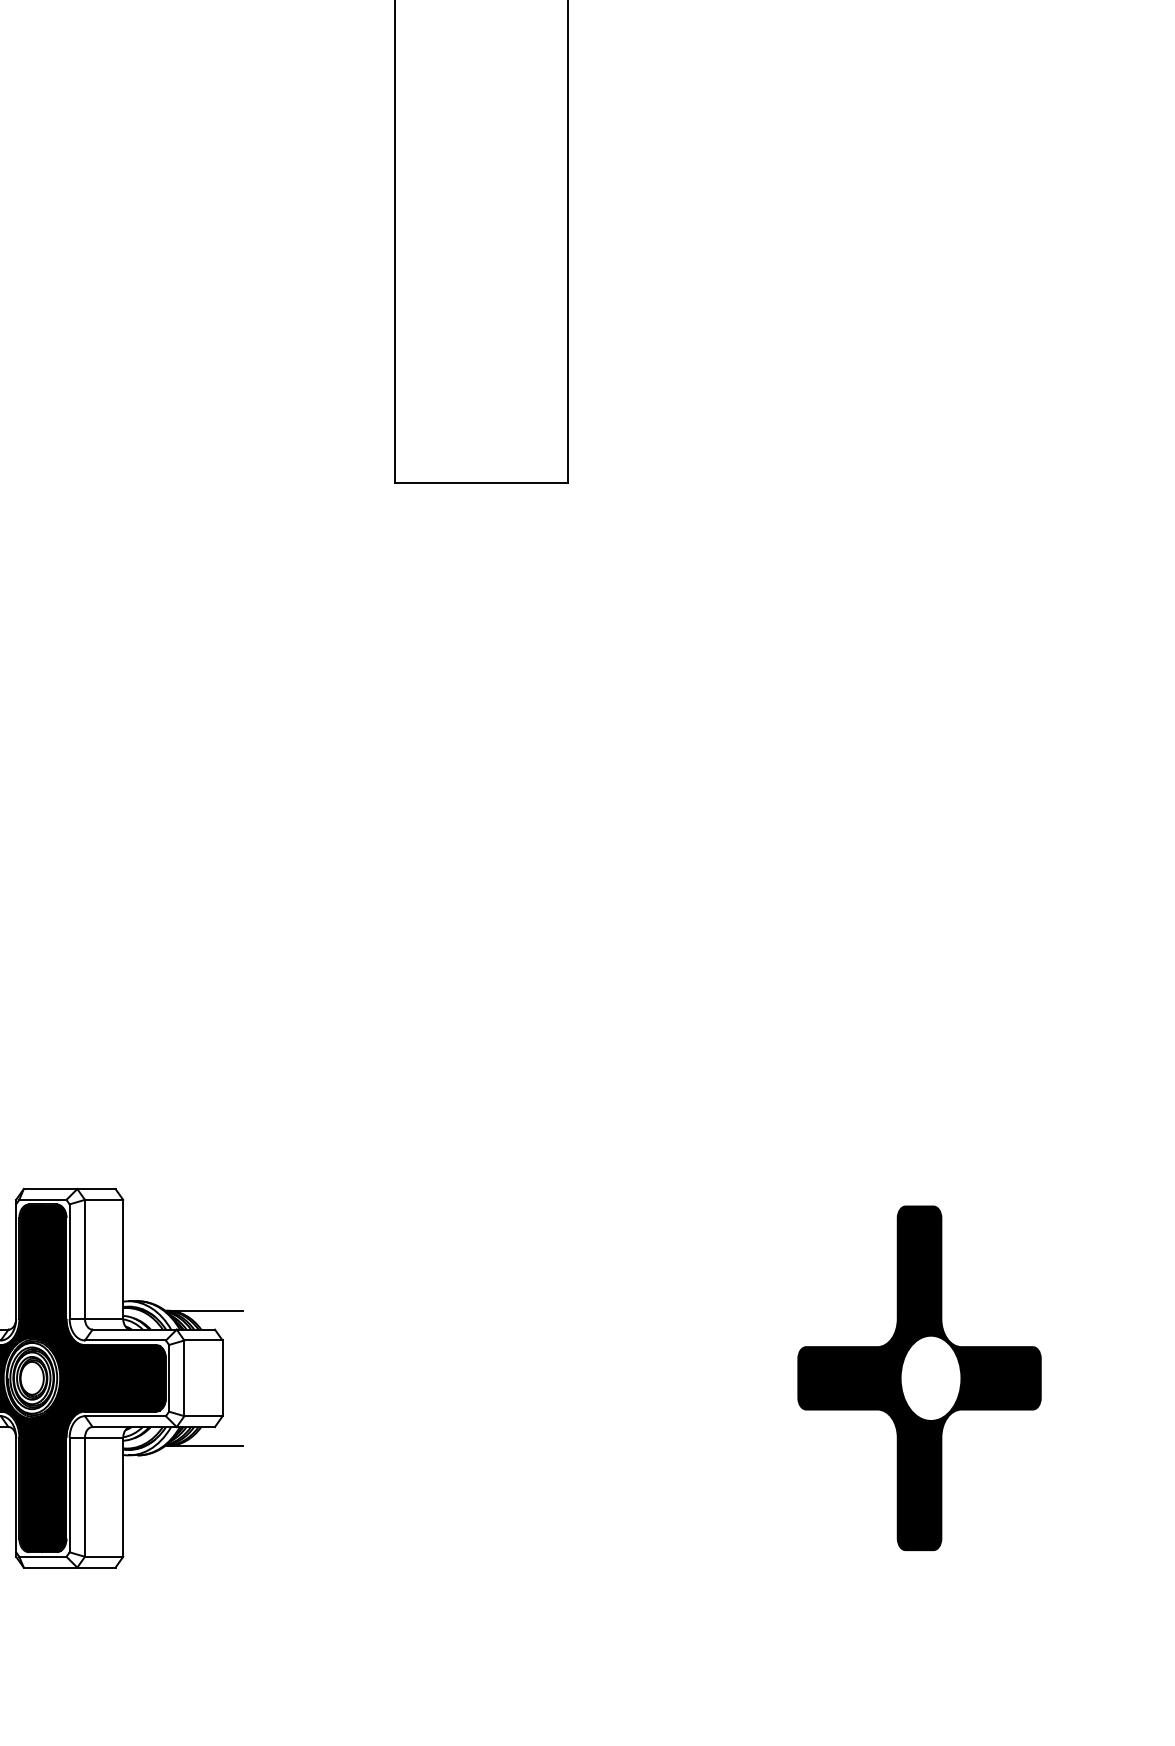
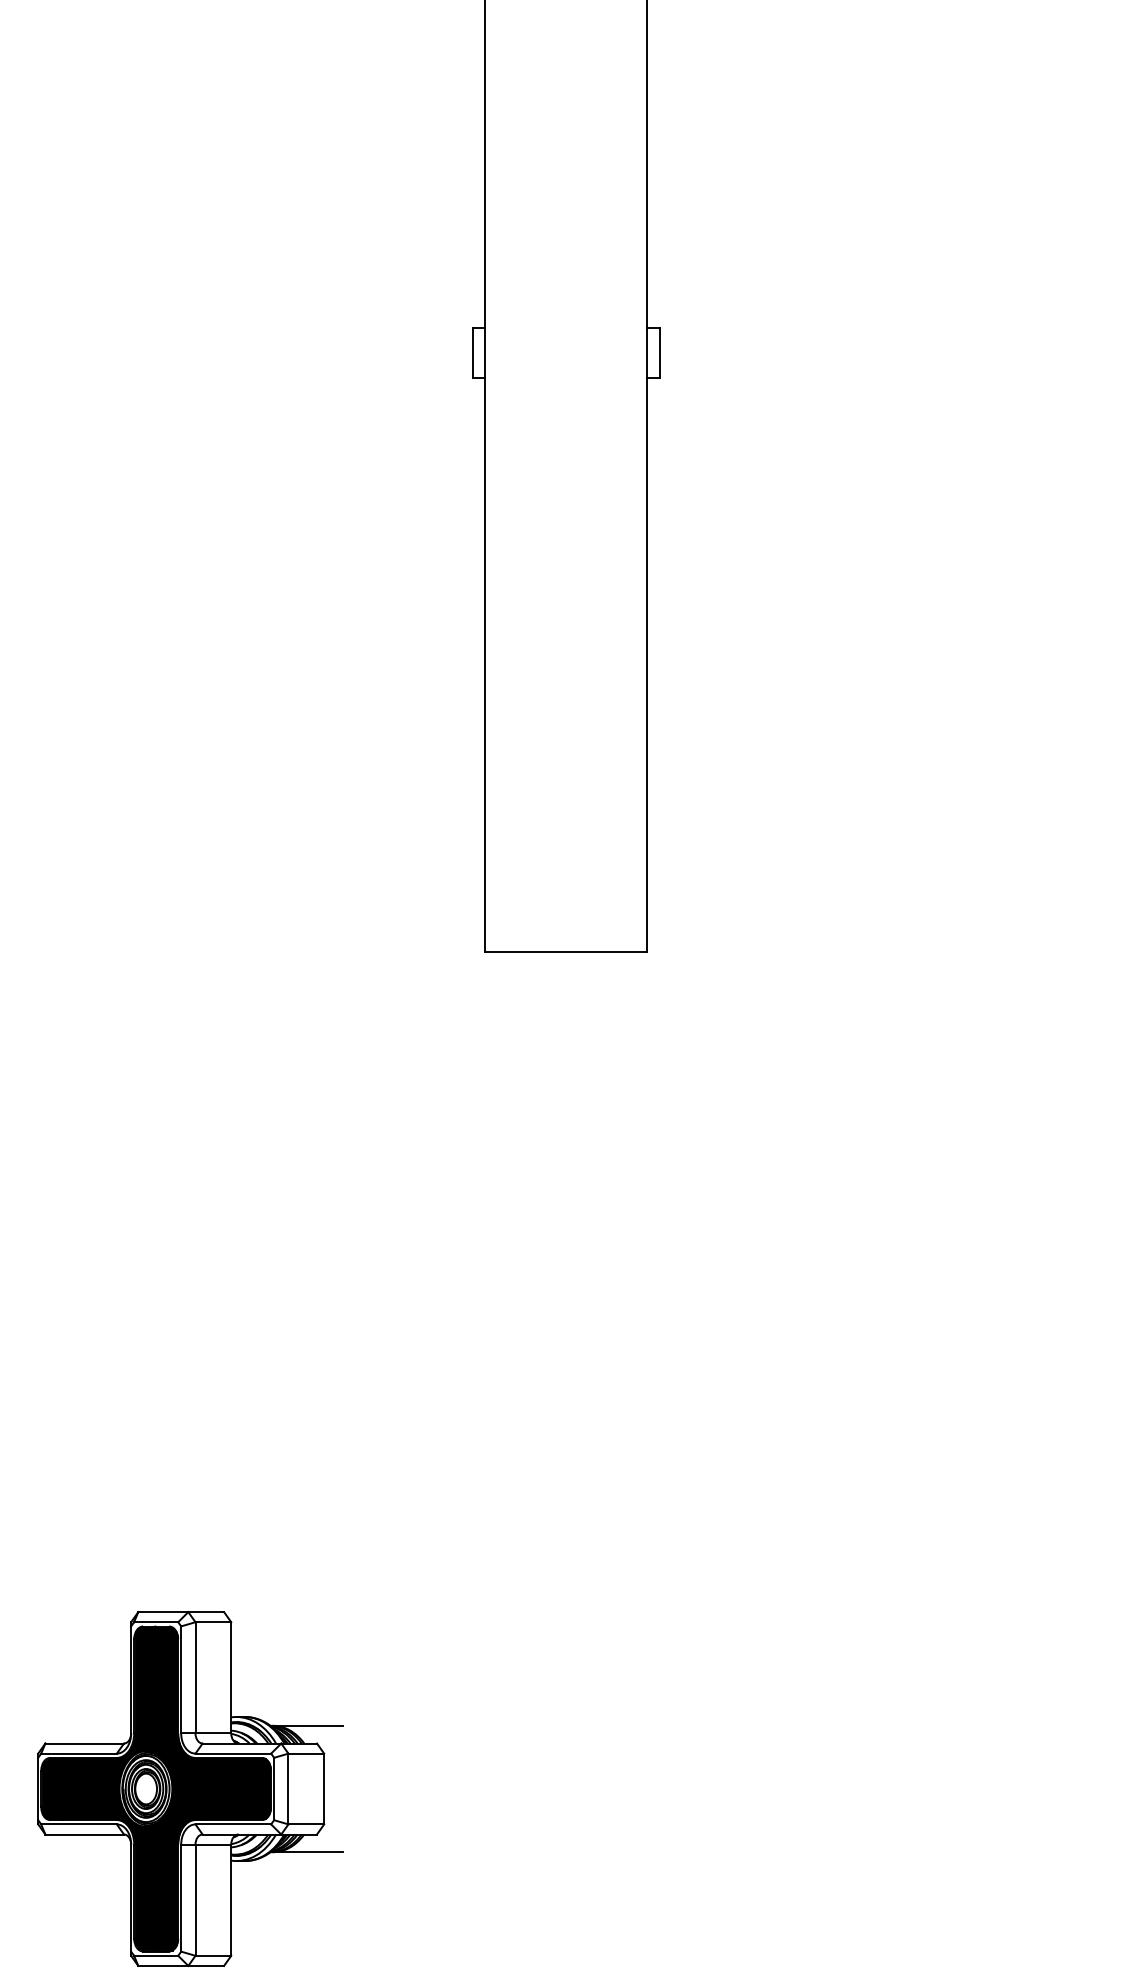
part: (919, 1377) -> (975, 1788), removed

